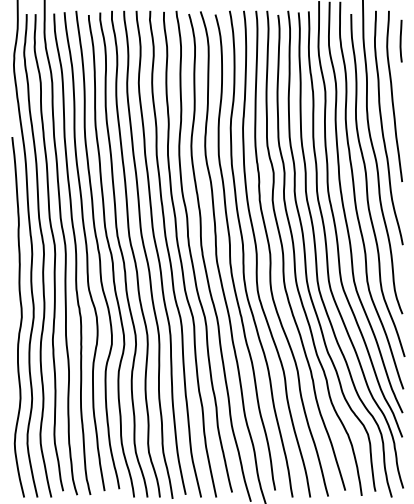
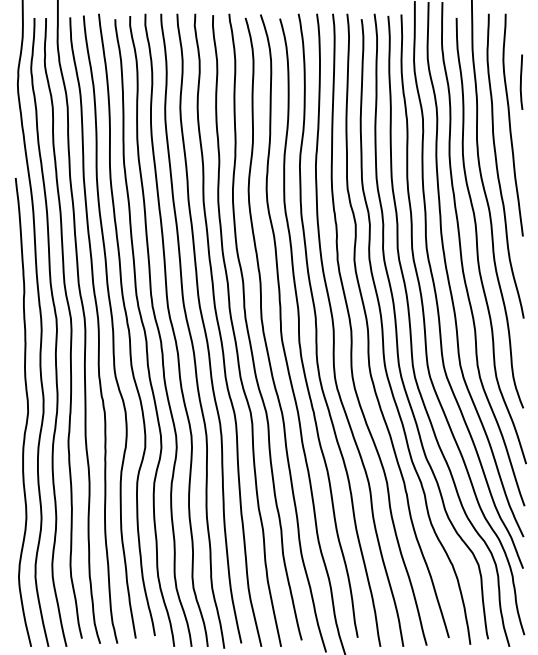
curve: (401, 40) -> (521, 81), moved

